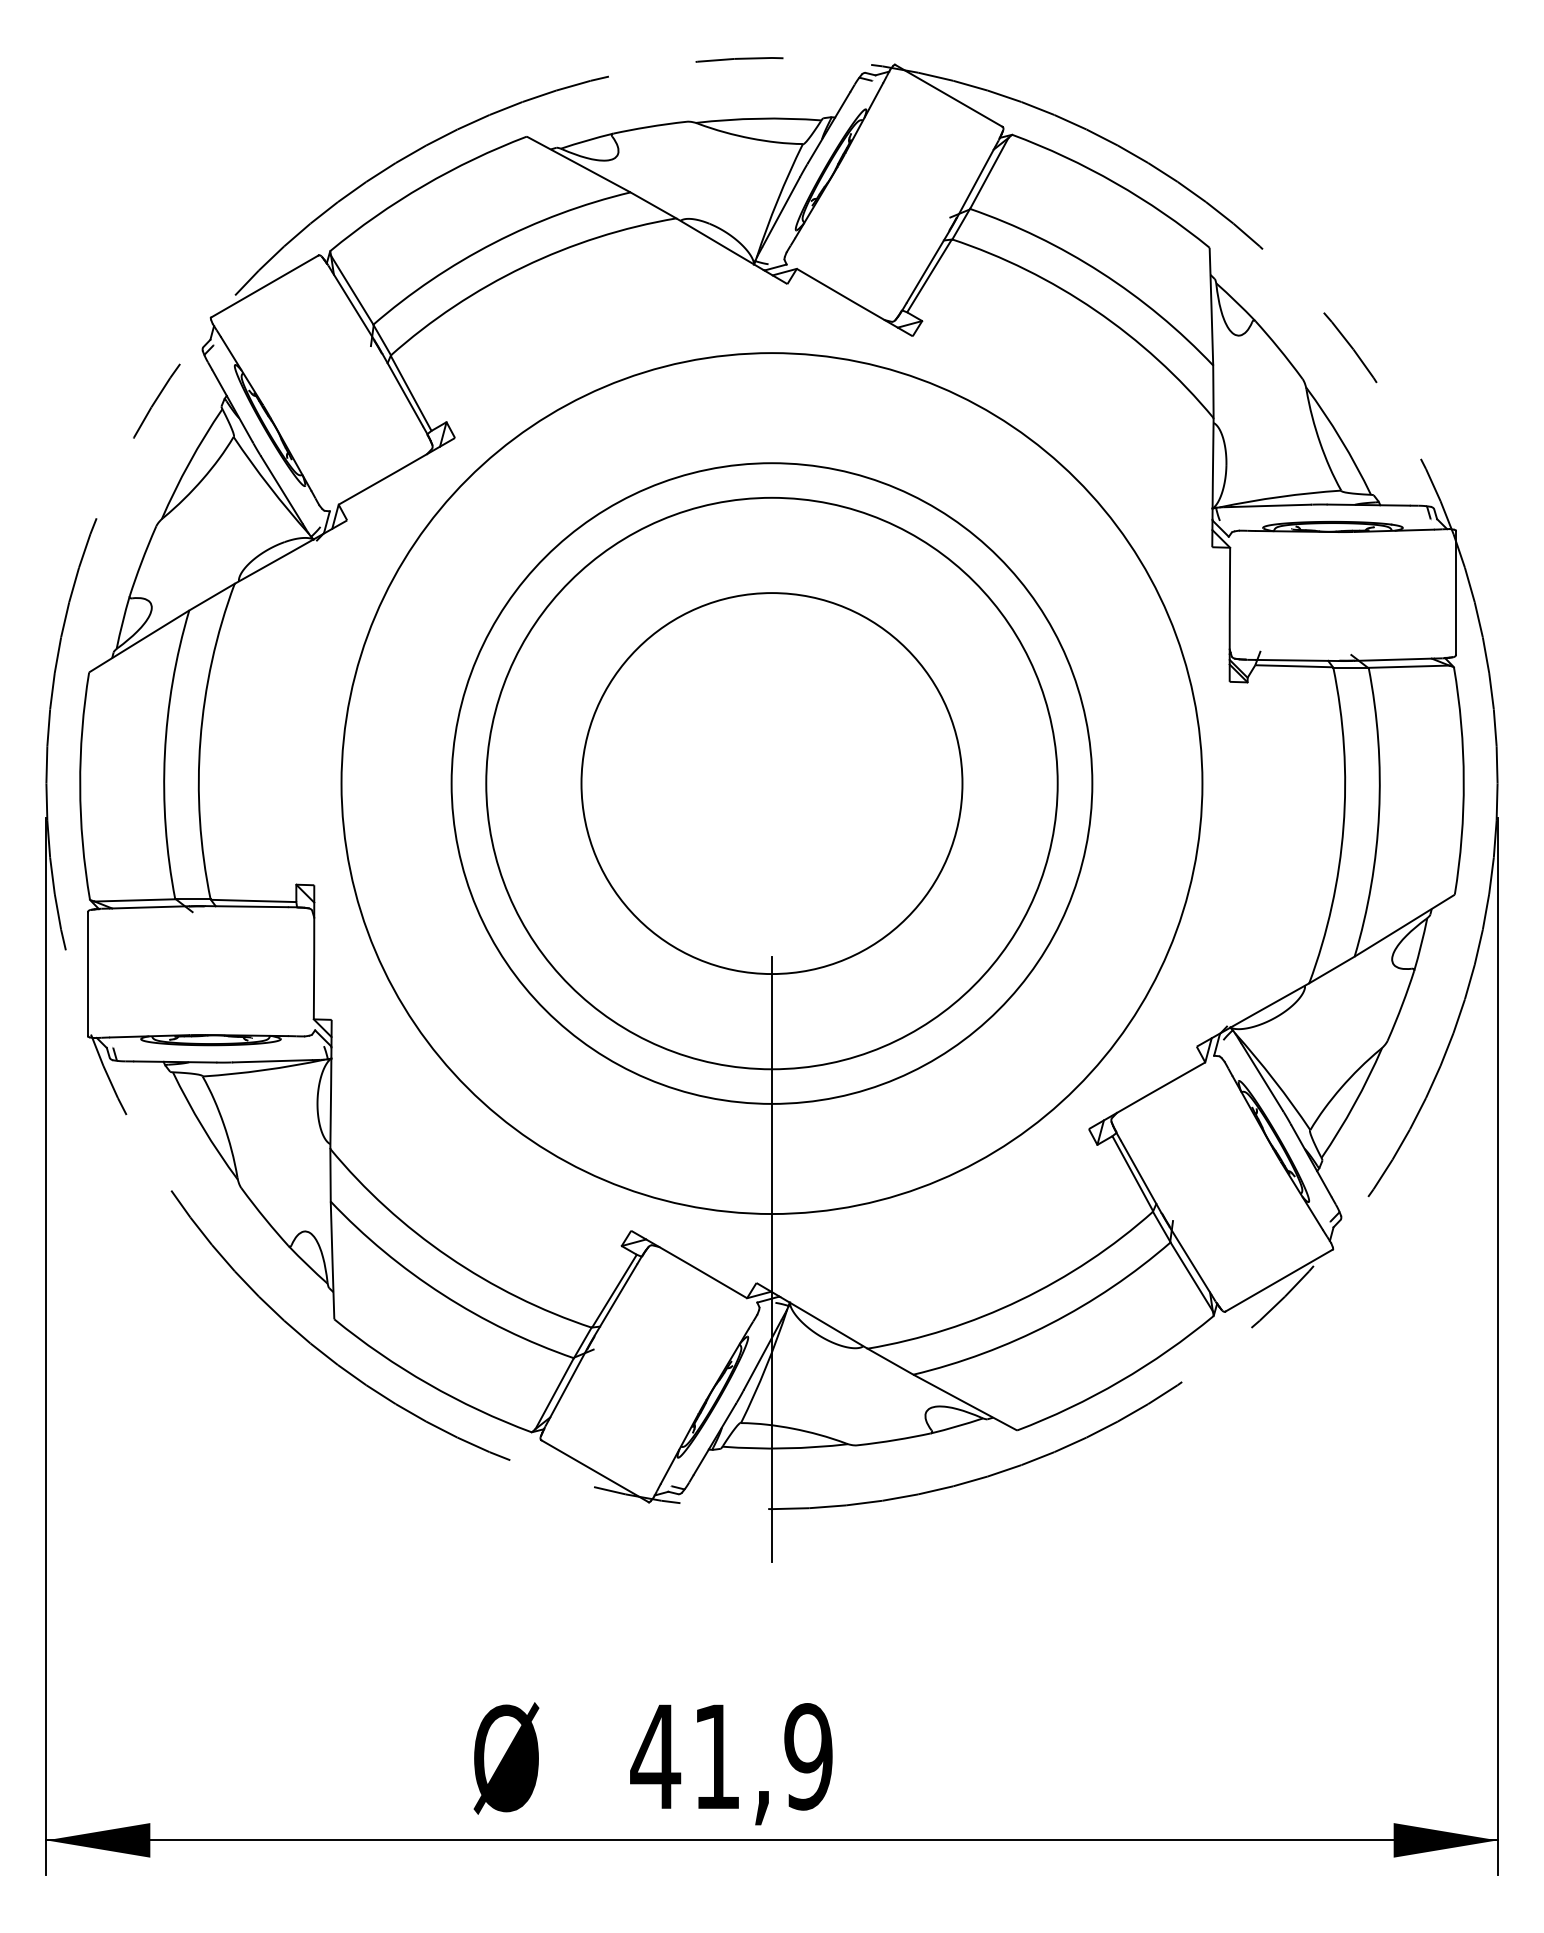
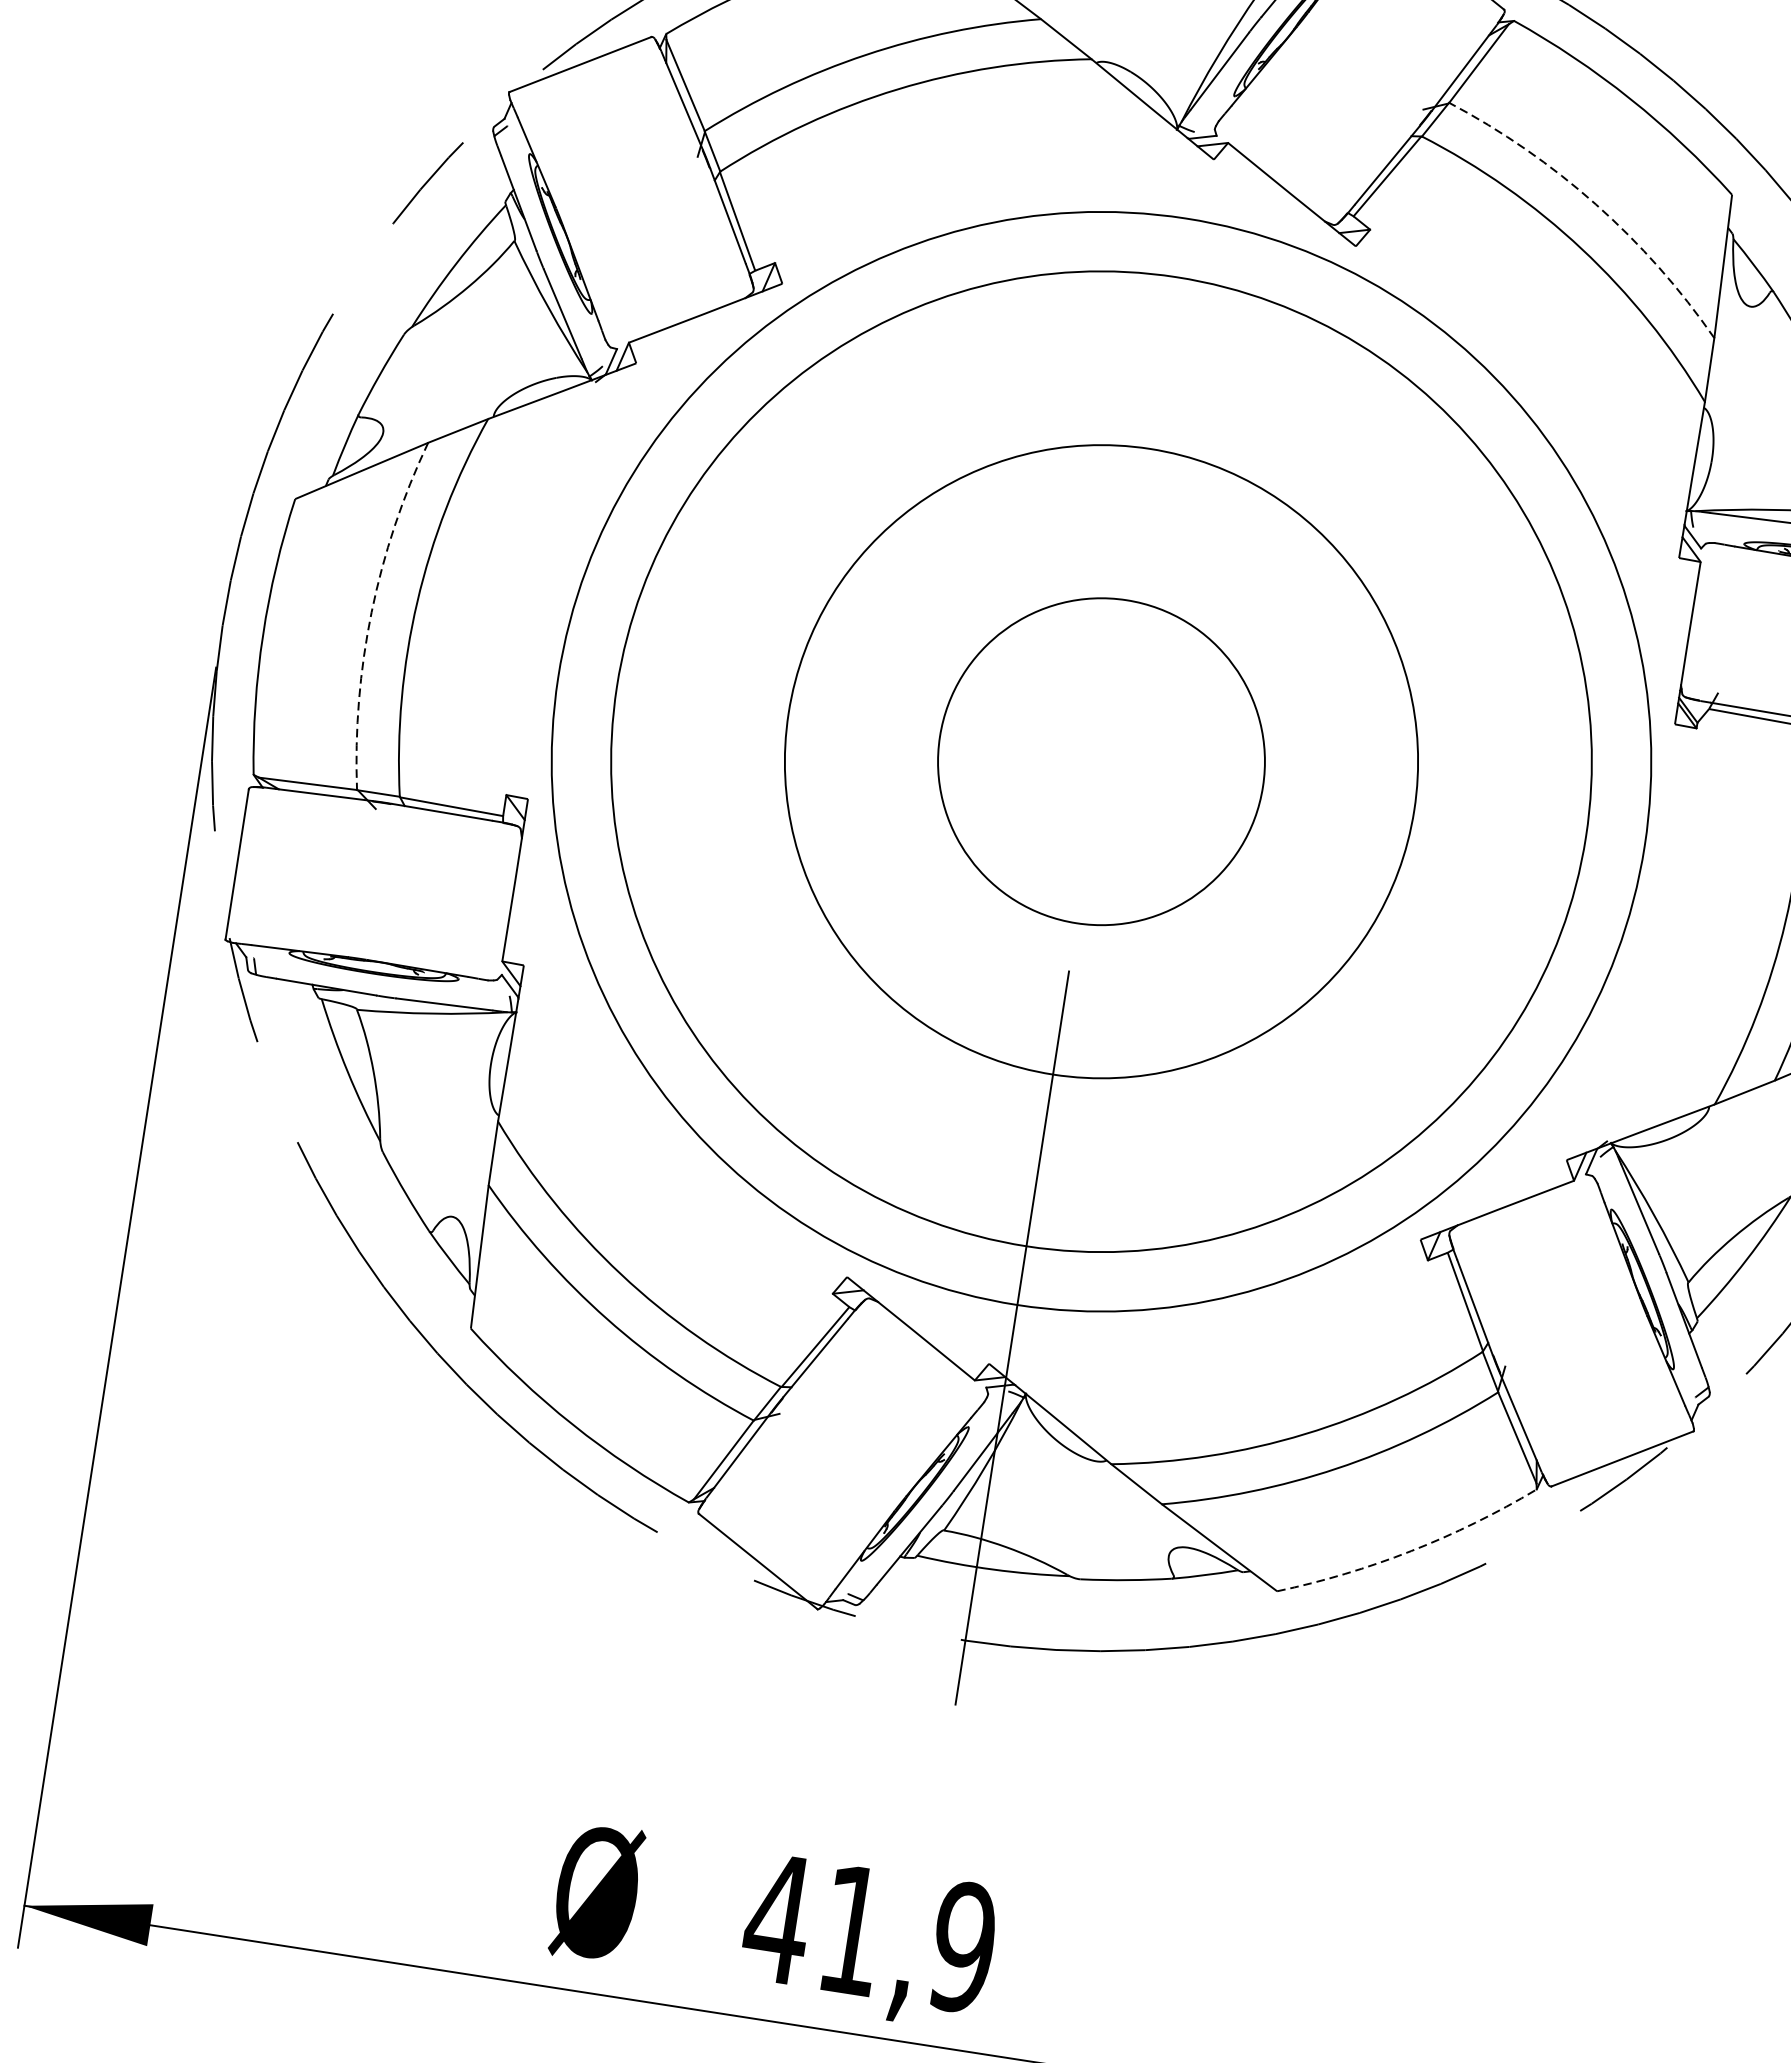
arc: (1101, 272) -> (1596, 204), solid -> dashed
arc: (164, 754) -> (371, 612), solid -> dashed
circle: (771, 783) -> (1100, 761), size x0.6
circle: (771, 783) -> (1100, 761), size x0.7
circle: (771, 783) -> (1100, 761), size x1.4
circle: (771, 783) -> (1100, 761), size x1.4
arc: (1120, 1381) -> (1411, 1551), solid -> dashed

